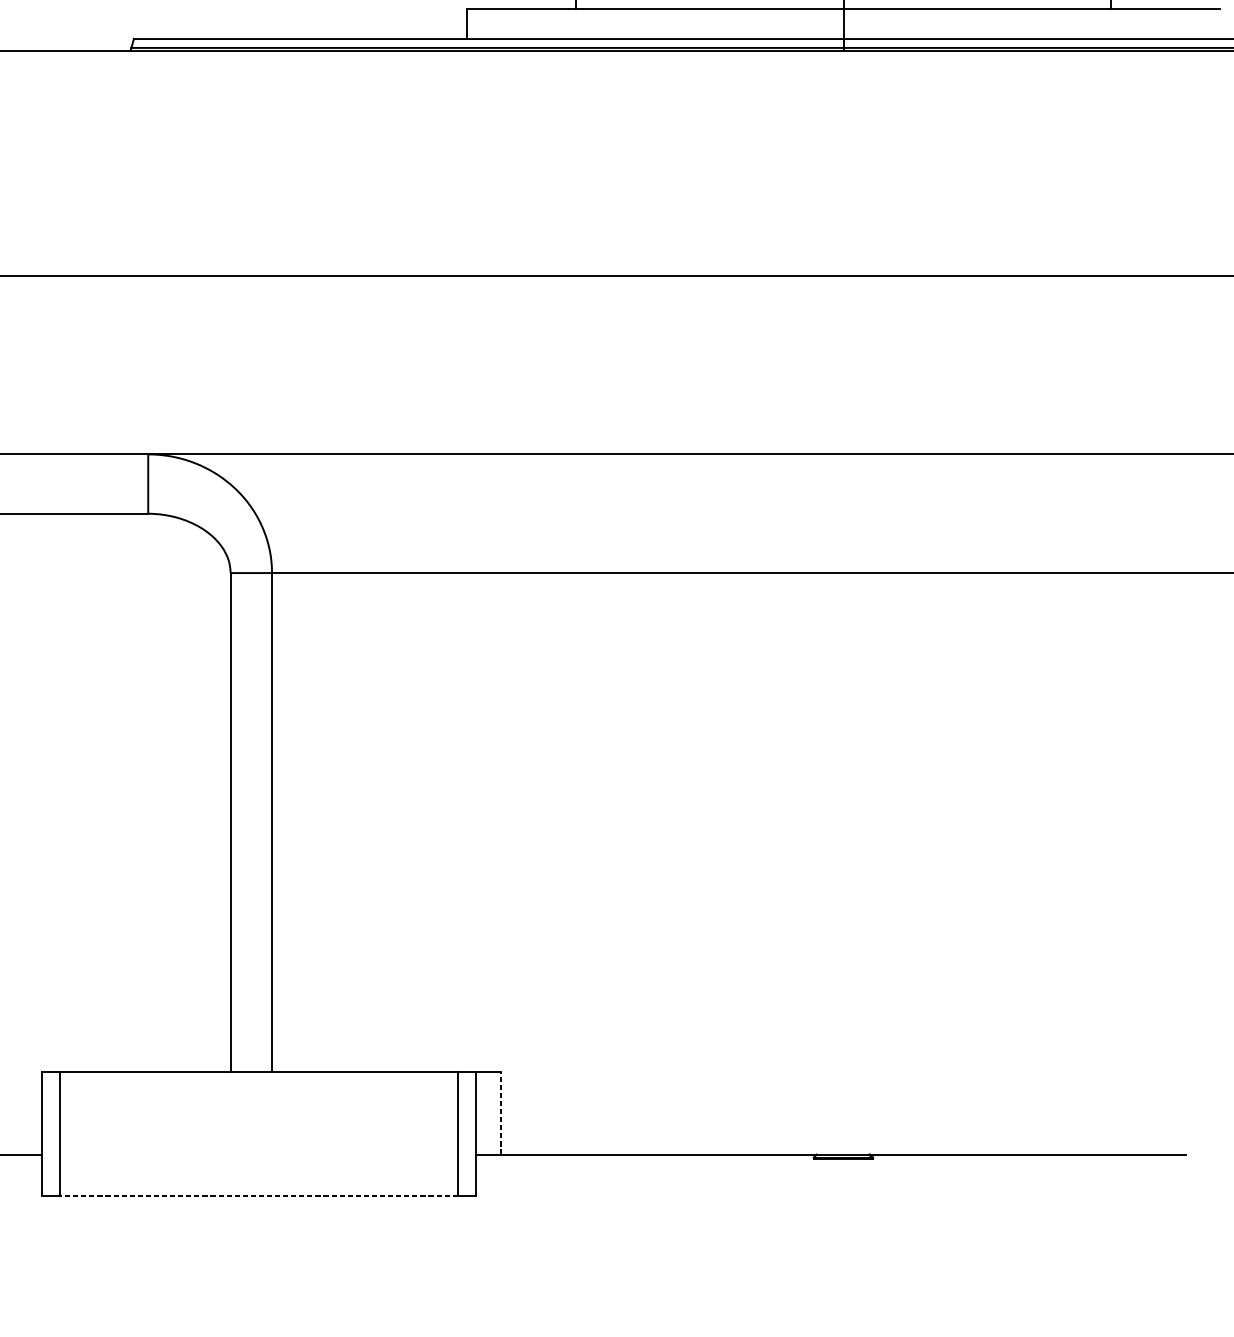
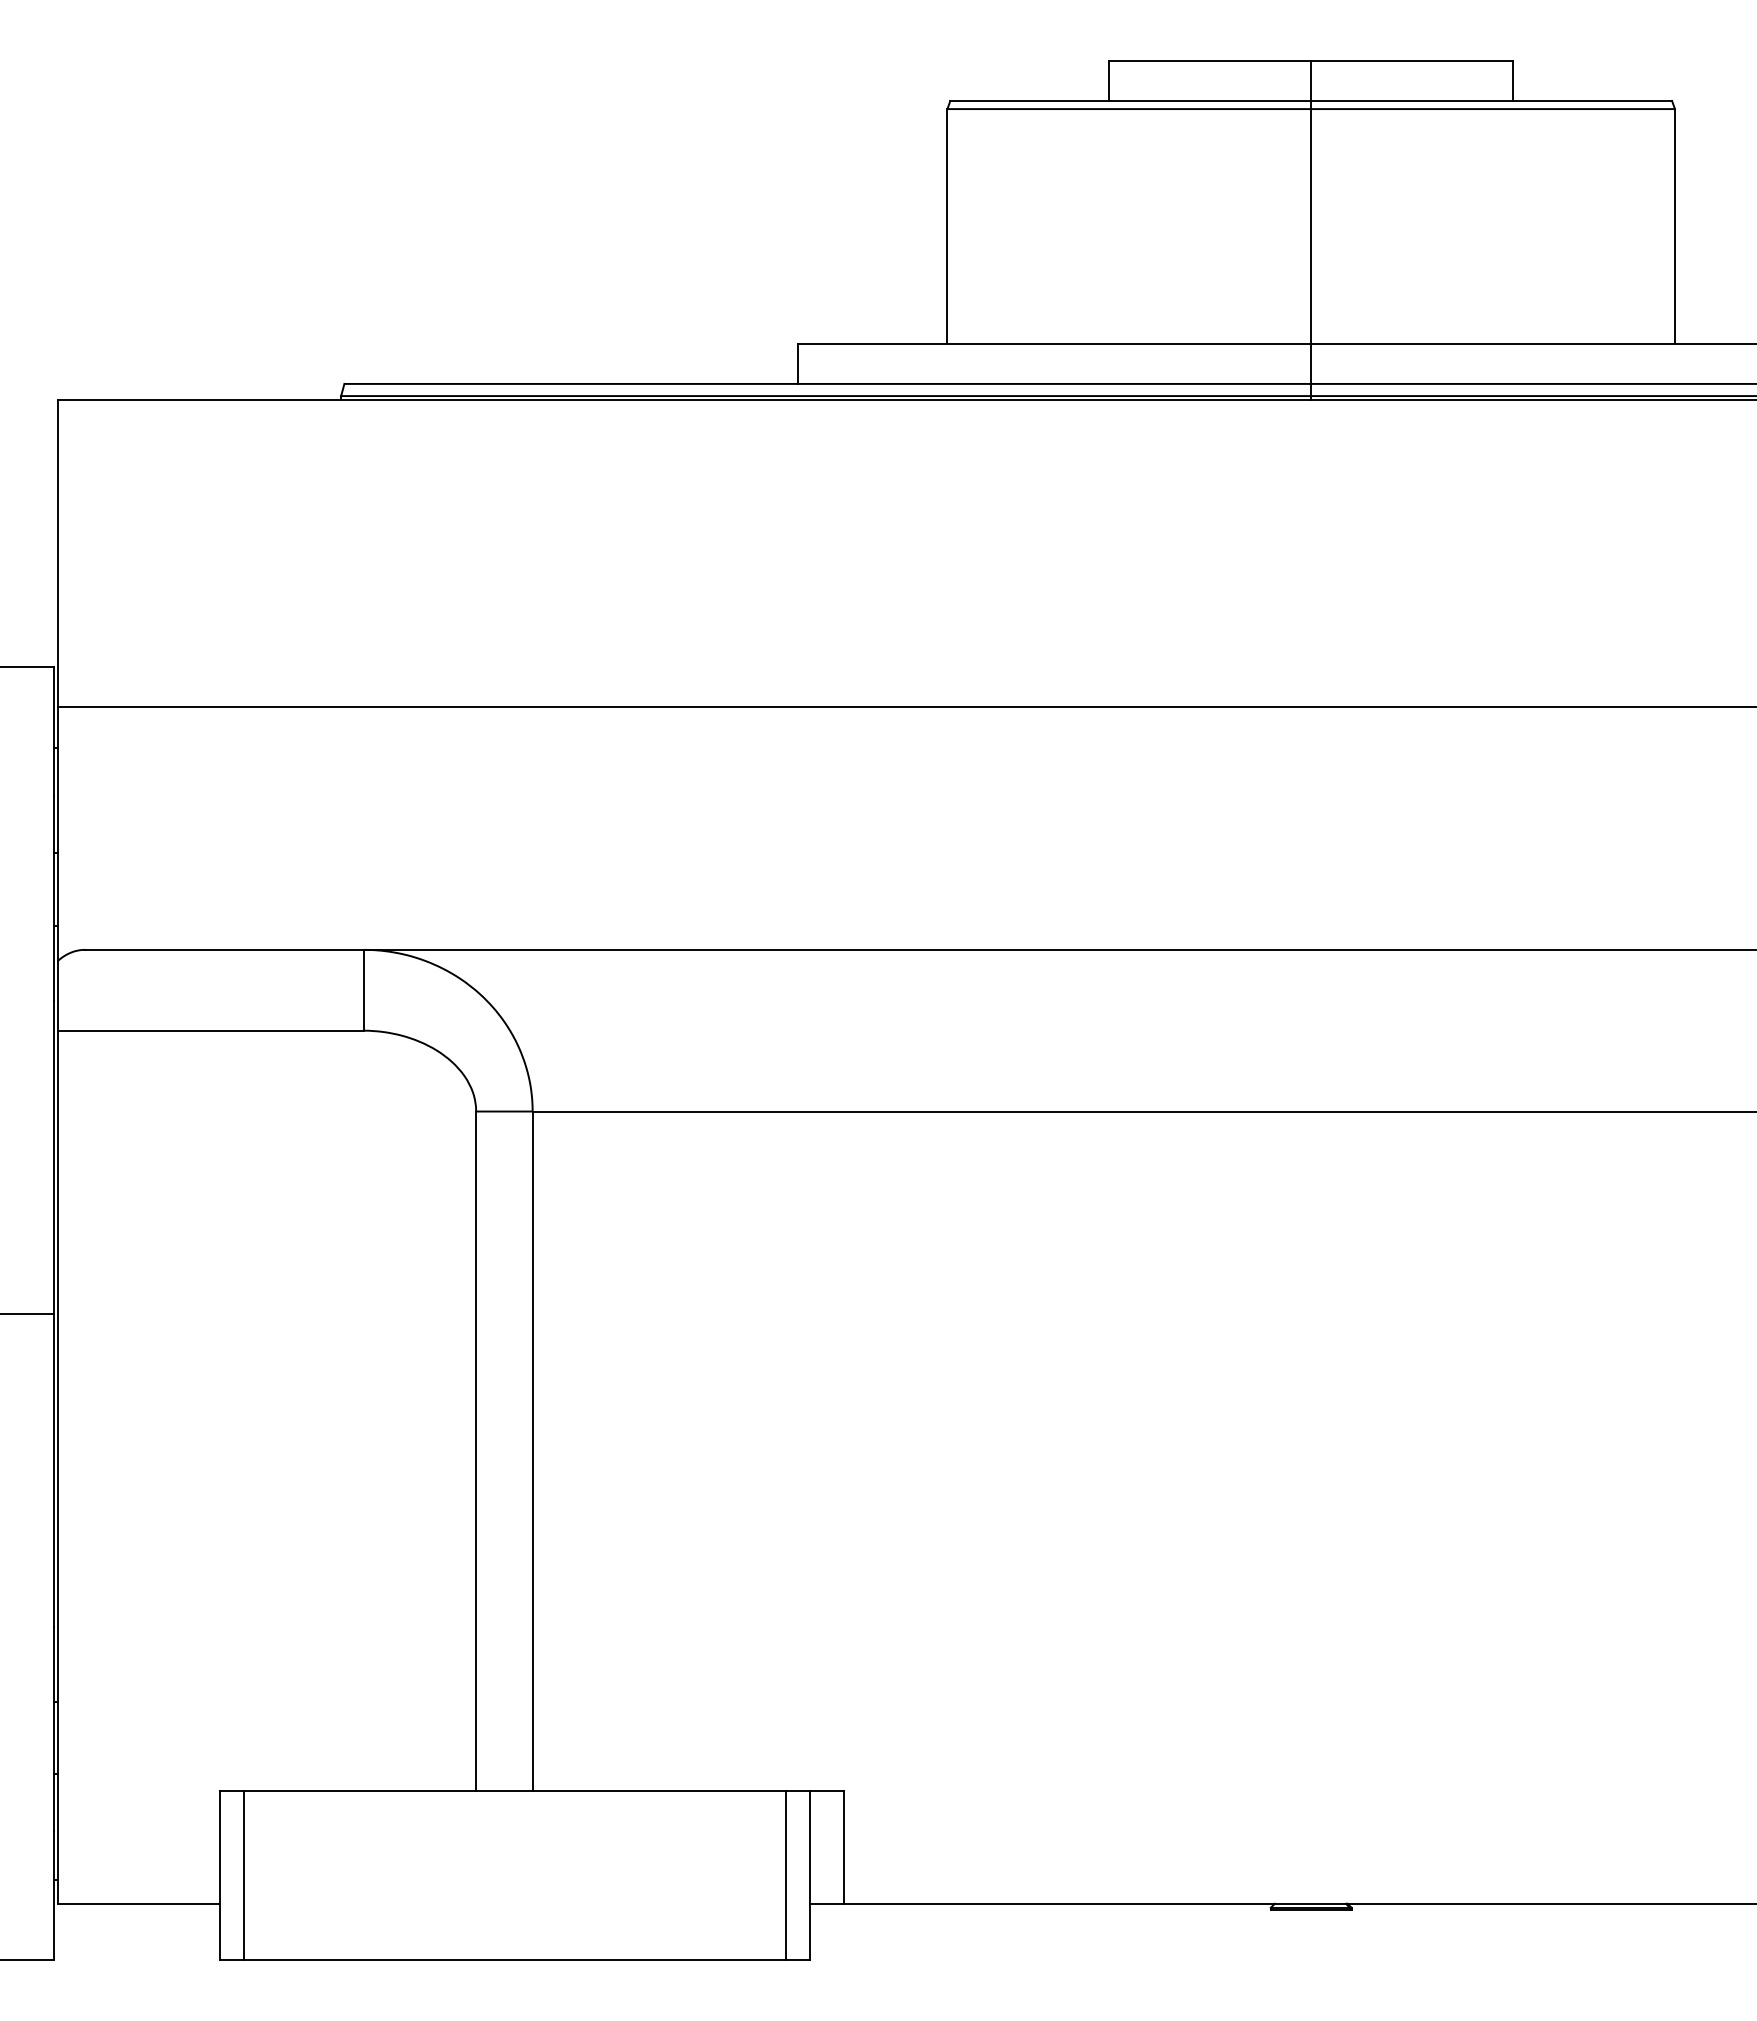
line: (500, 1113) -> (844, 1847), dashed -> solid
line: (258, 1196) -> (514, 1960), dashed -> solid

